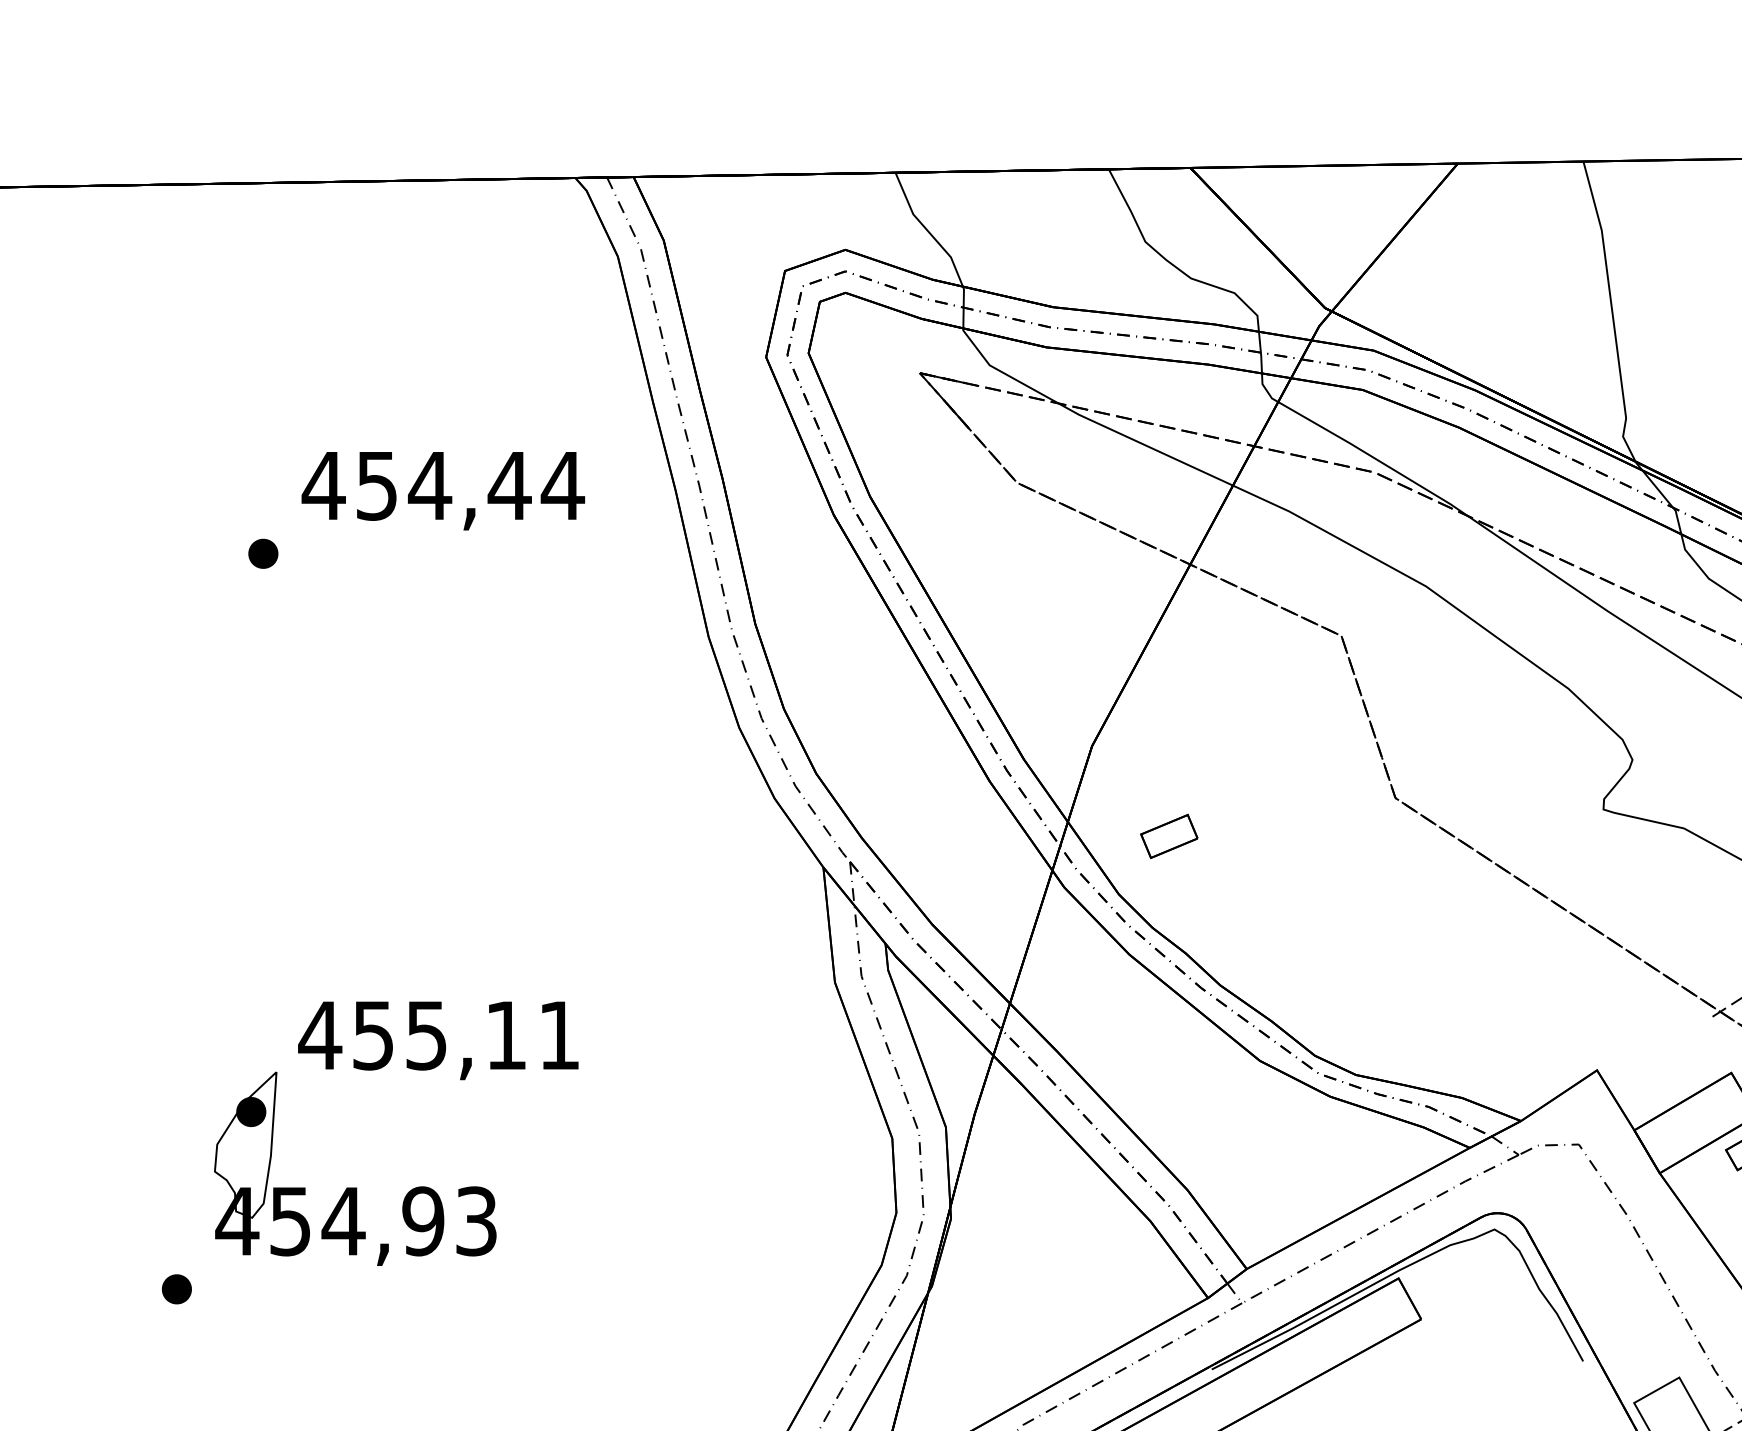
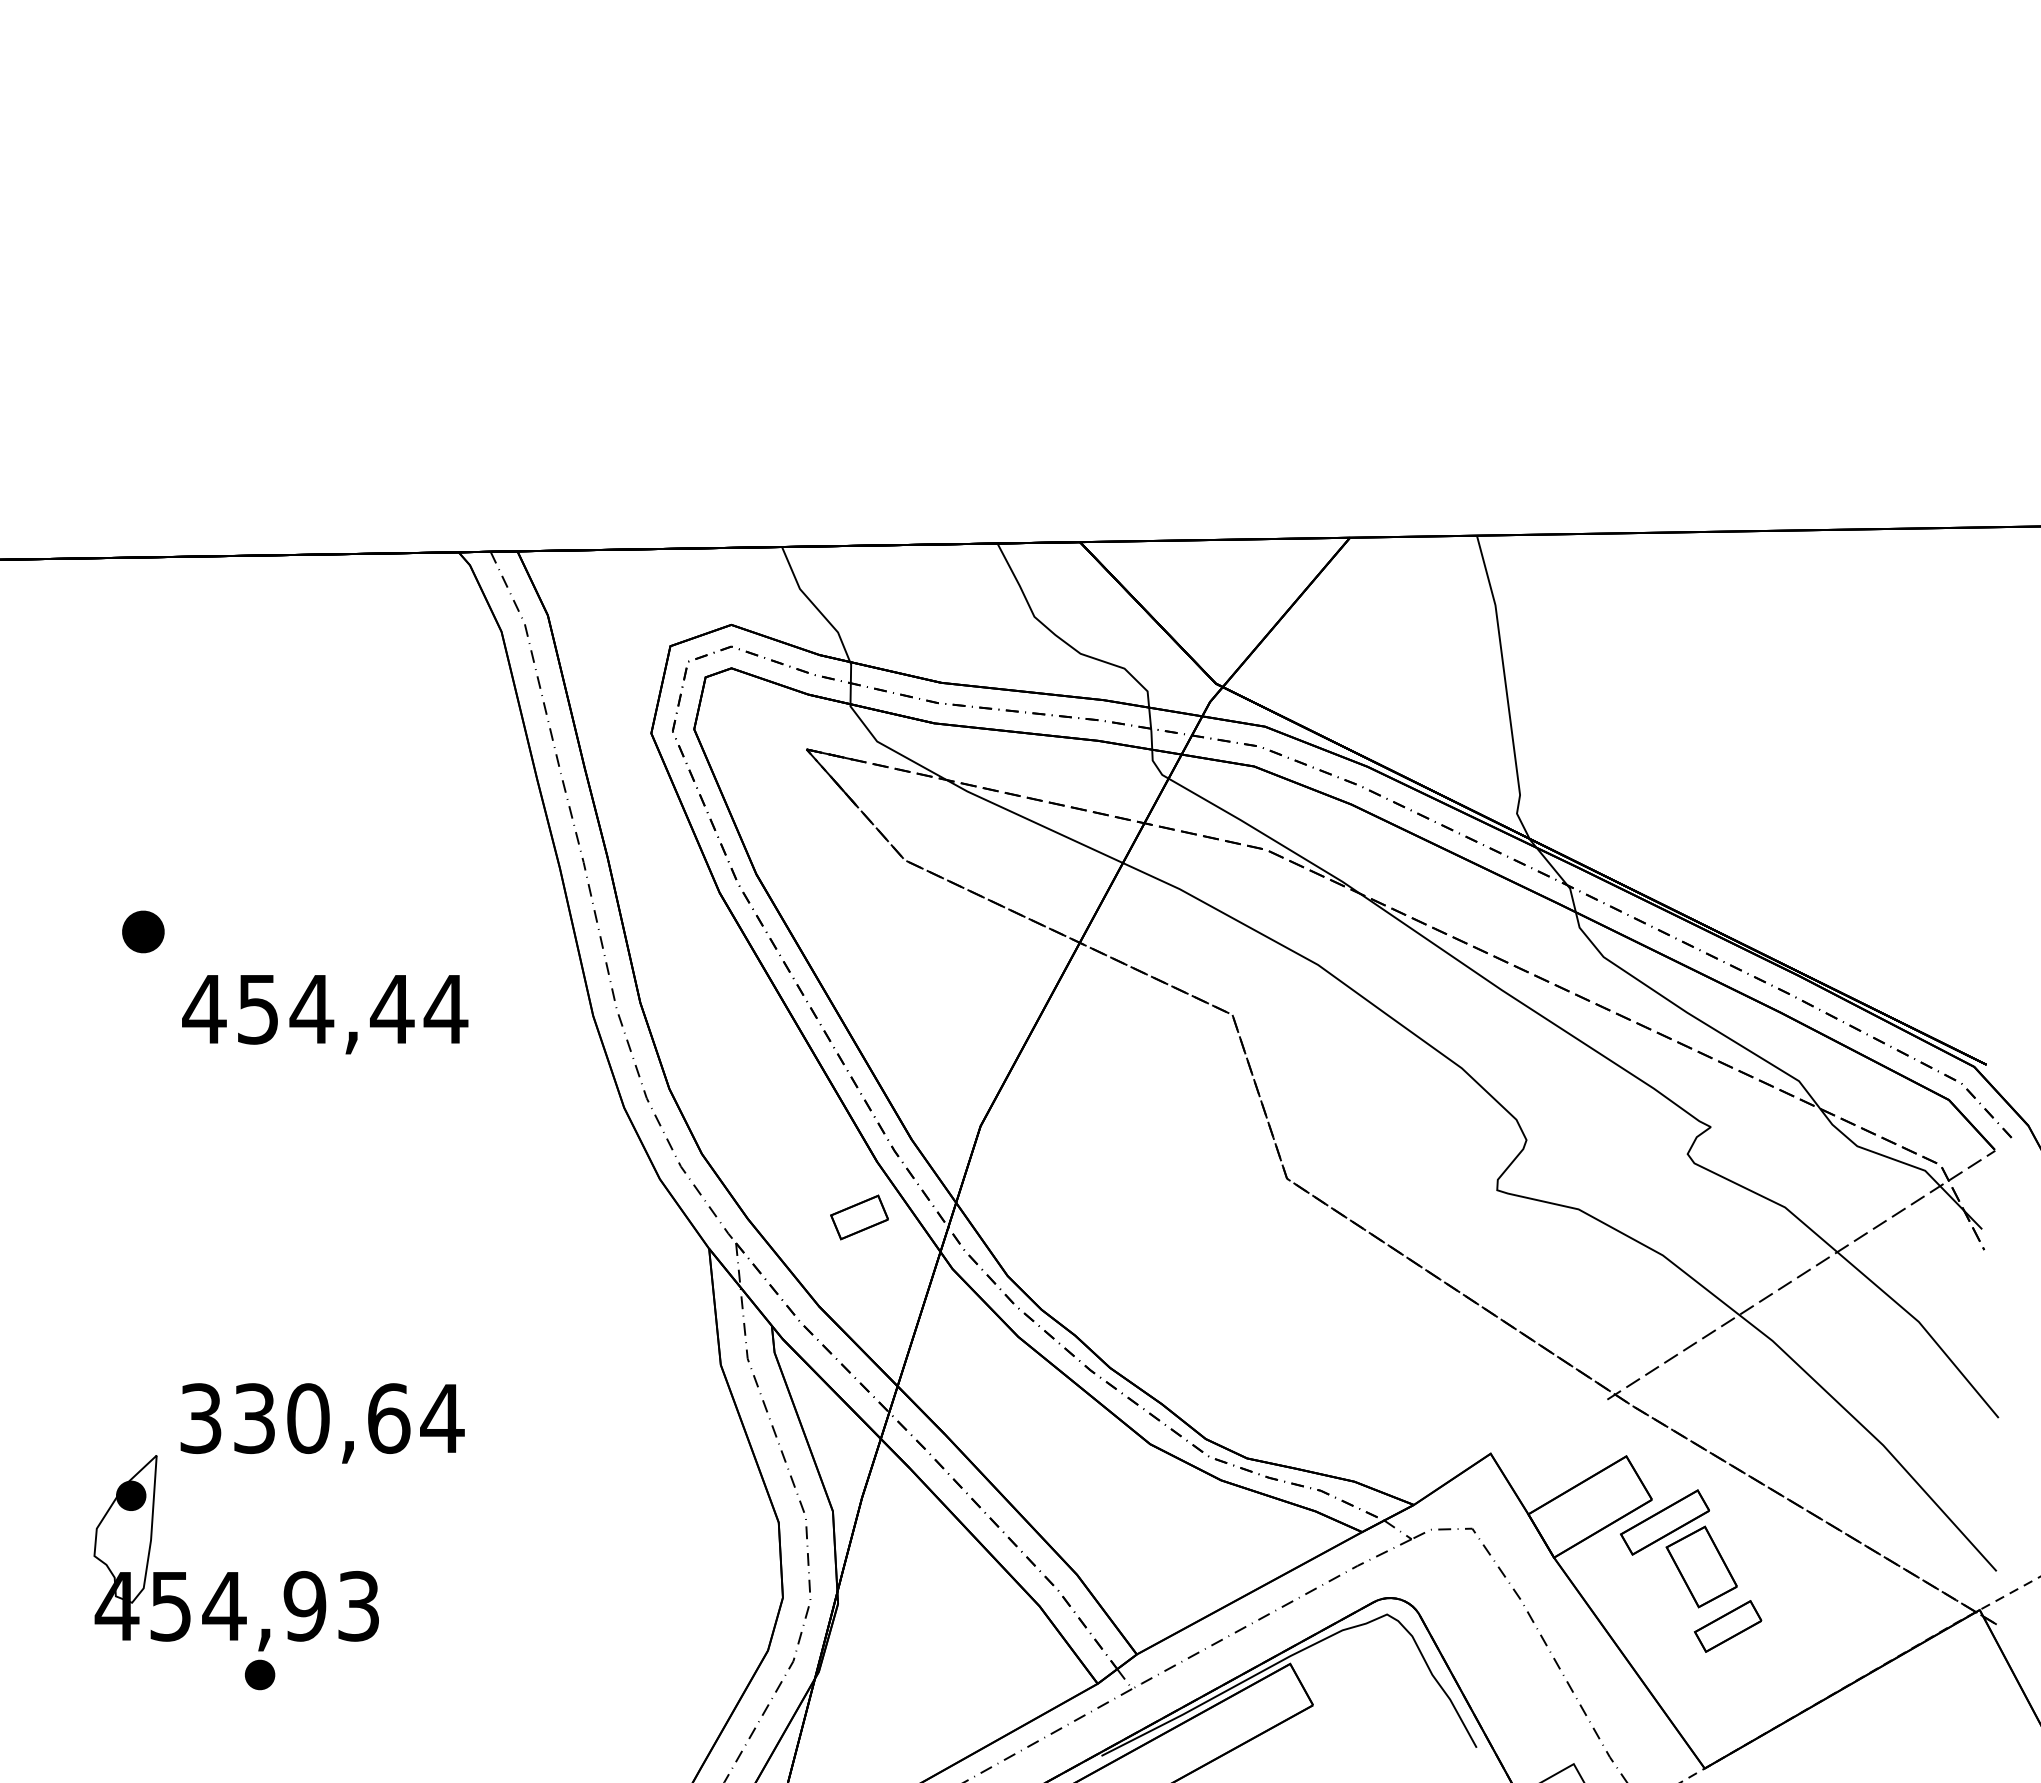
text: (443, 491) -> (325, 1014), moved
part: (263, 553) -> (143, 931), size x1.4
part: (1169, 836) -> (859, 1217), moved
text: (439, 1035) -> (321, 1418), 455,11 -> 330,64
part: (176, 1288) -> (259, 1674), moved

